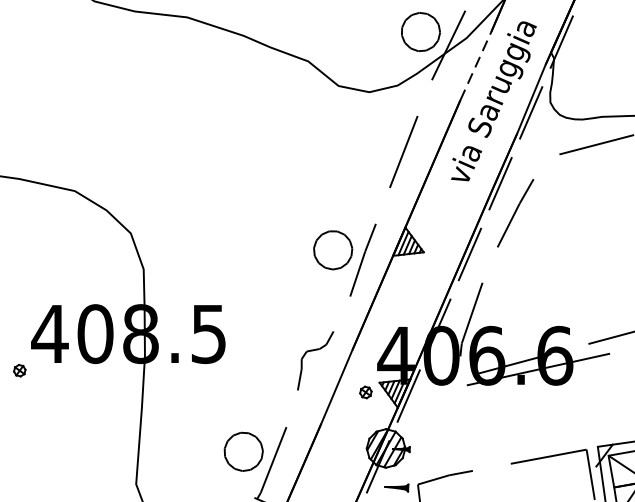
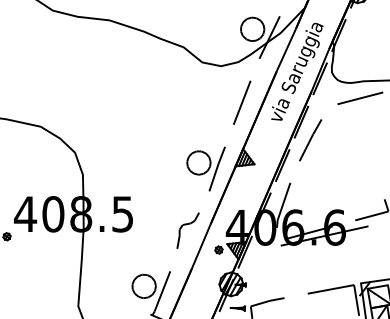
line: (476, 66) -> (286, 50), dashed -> solid

